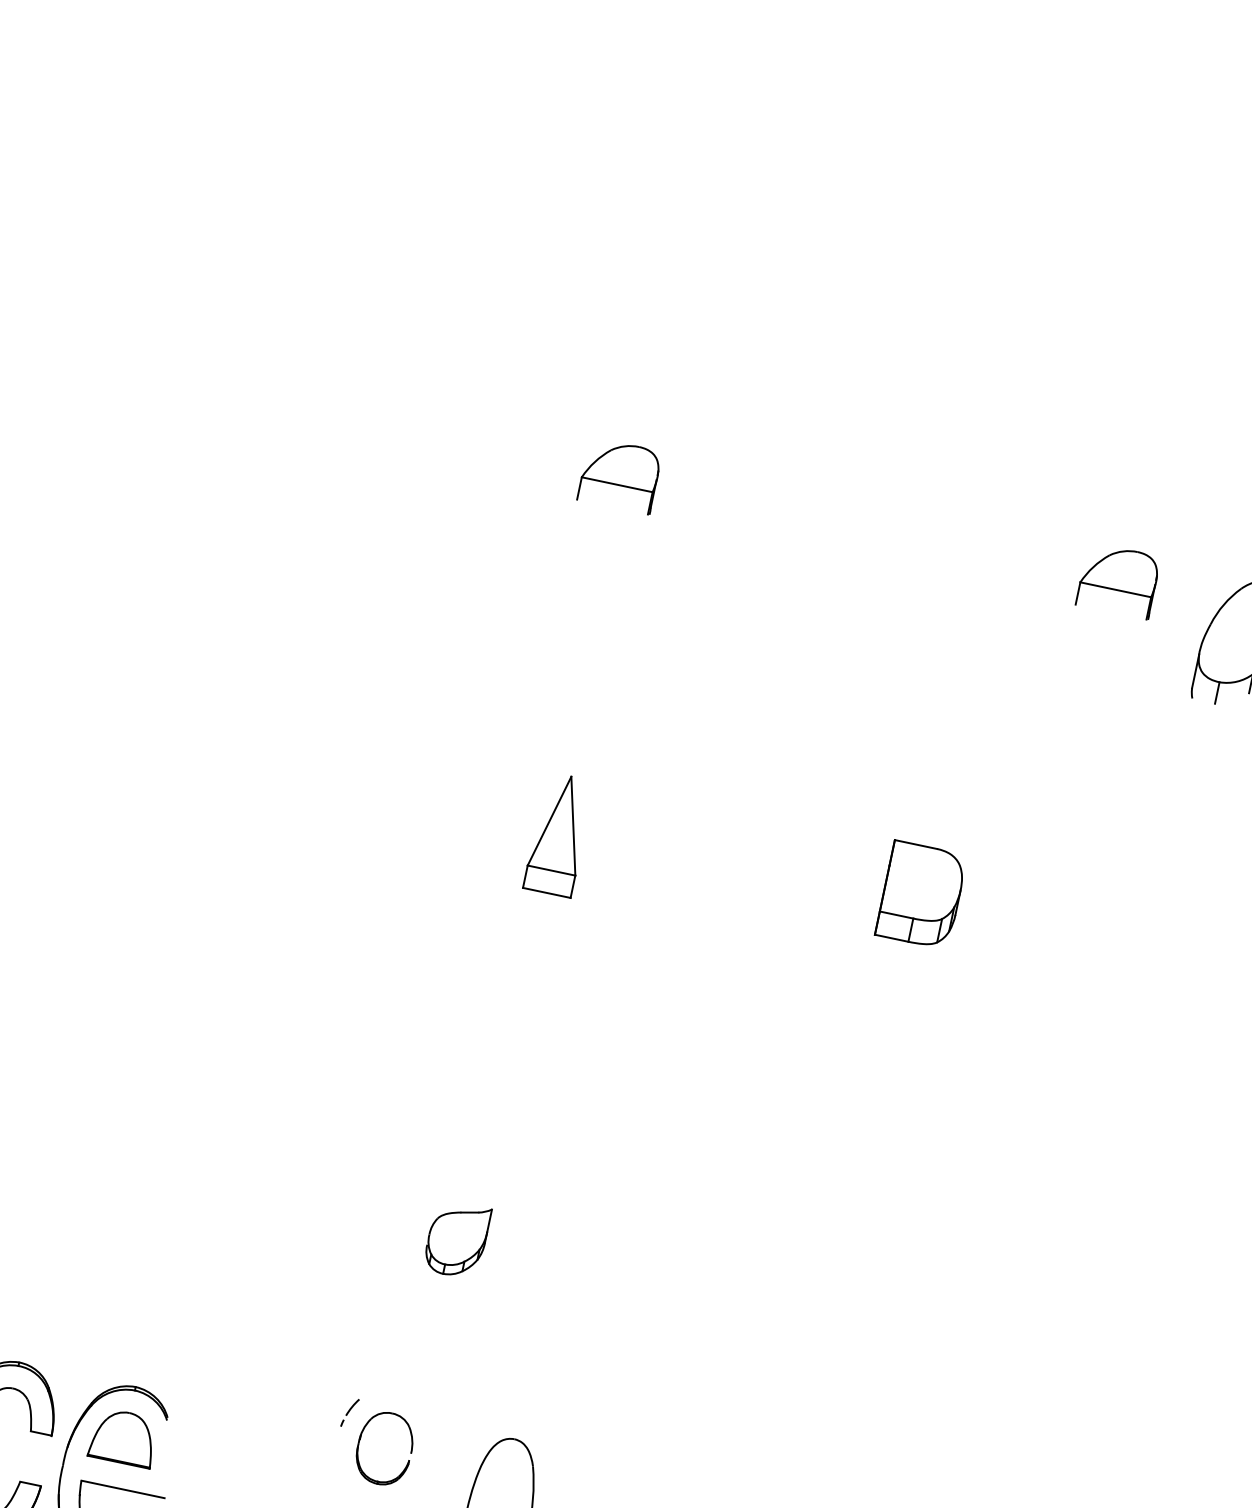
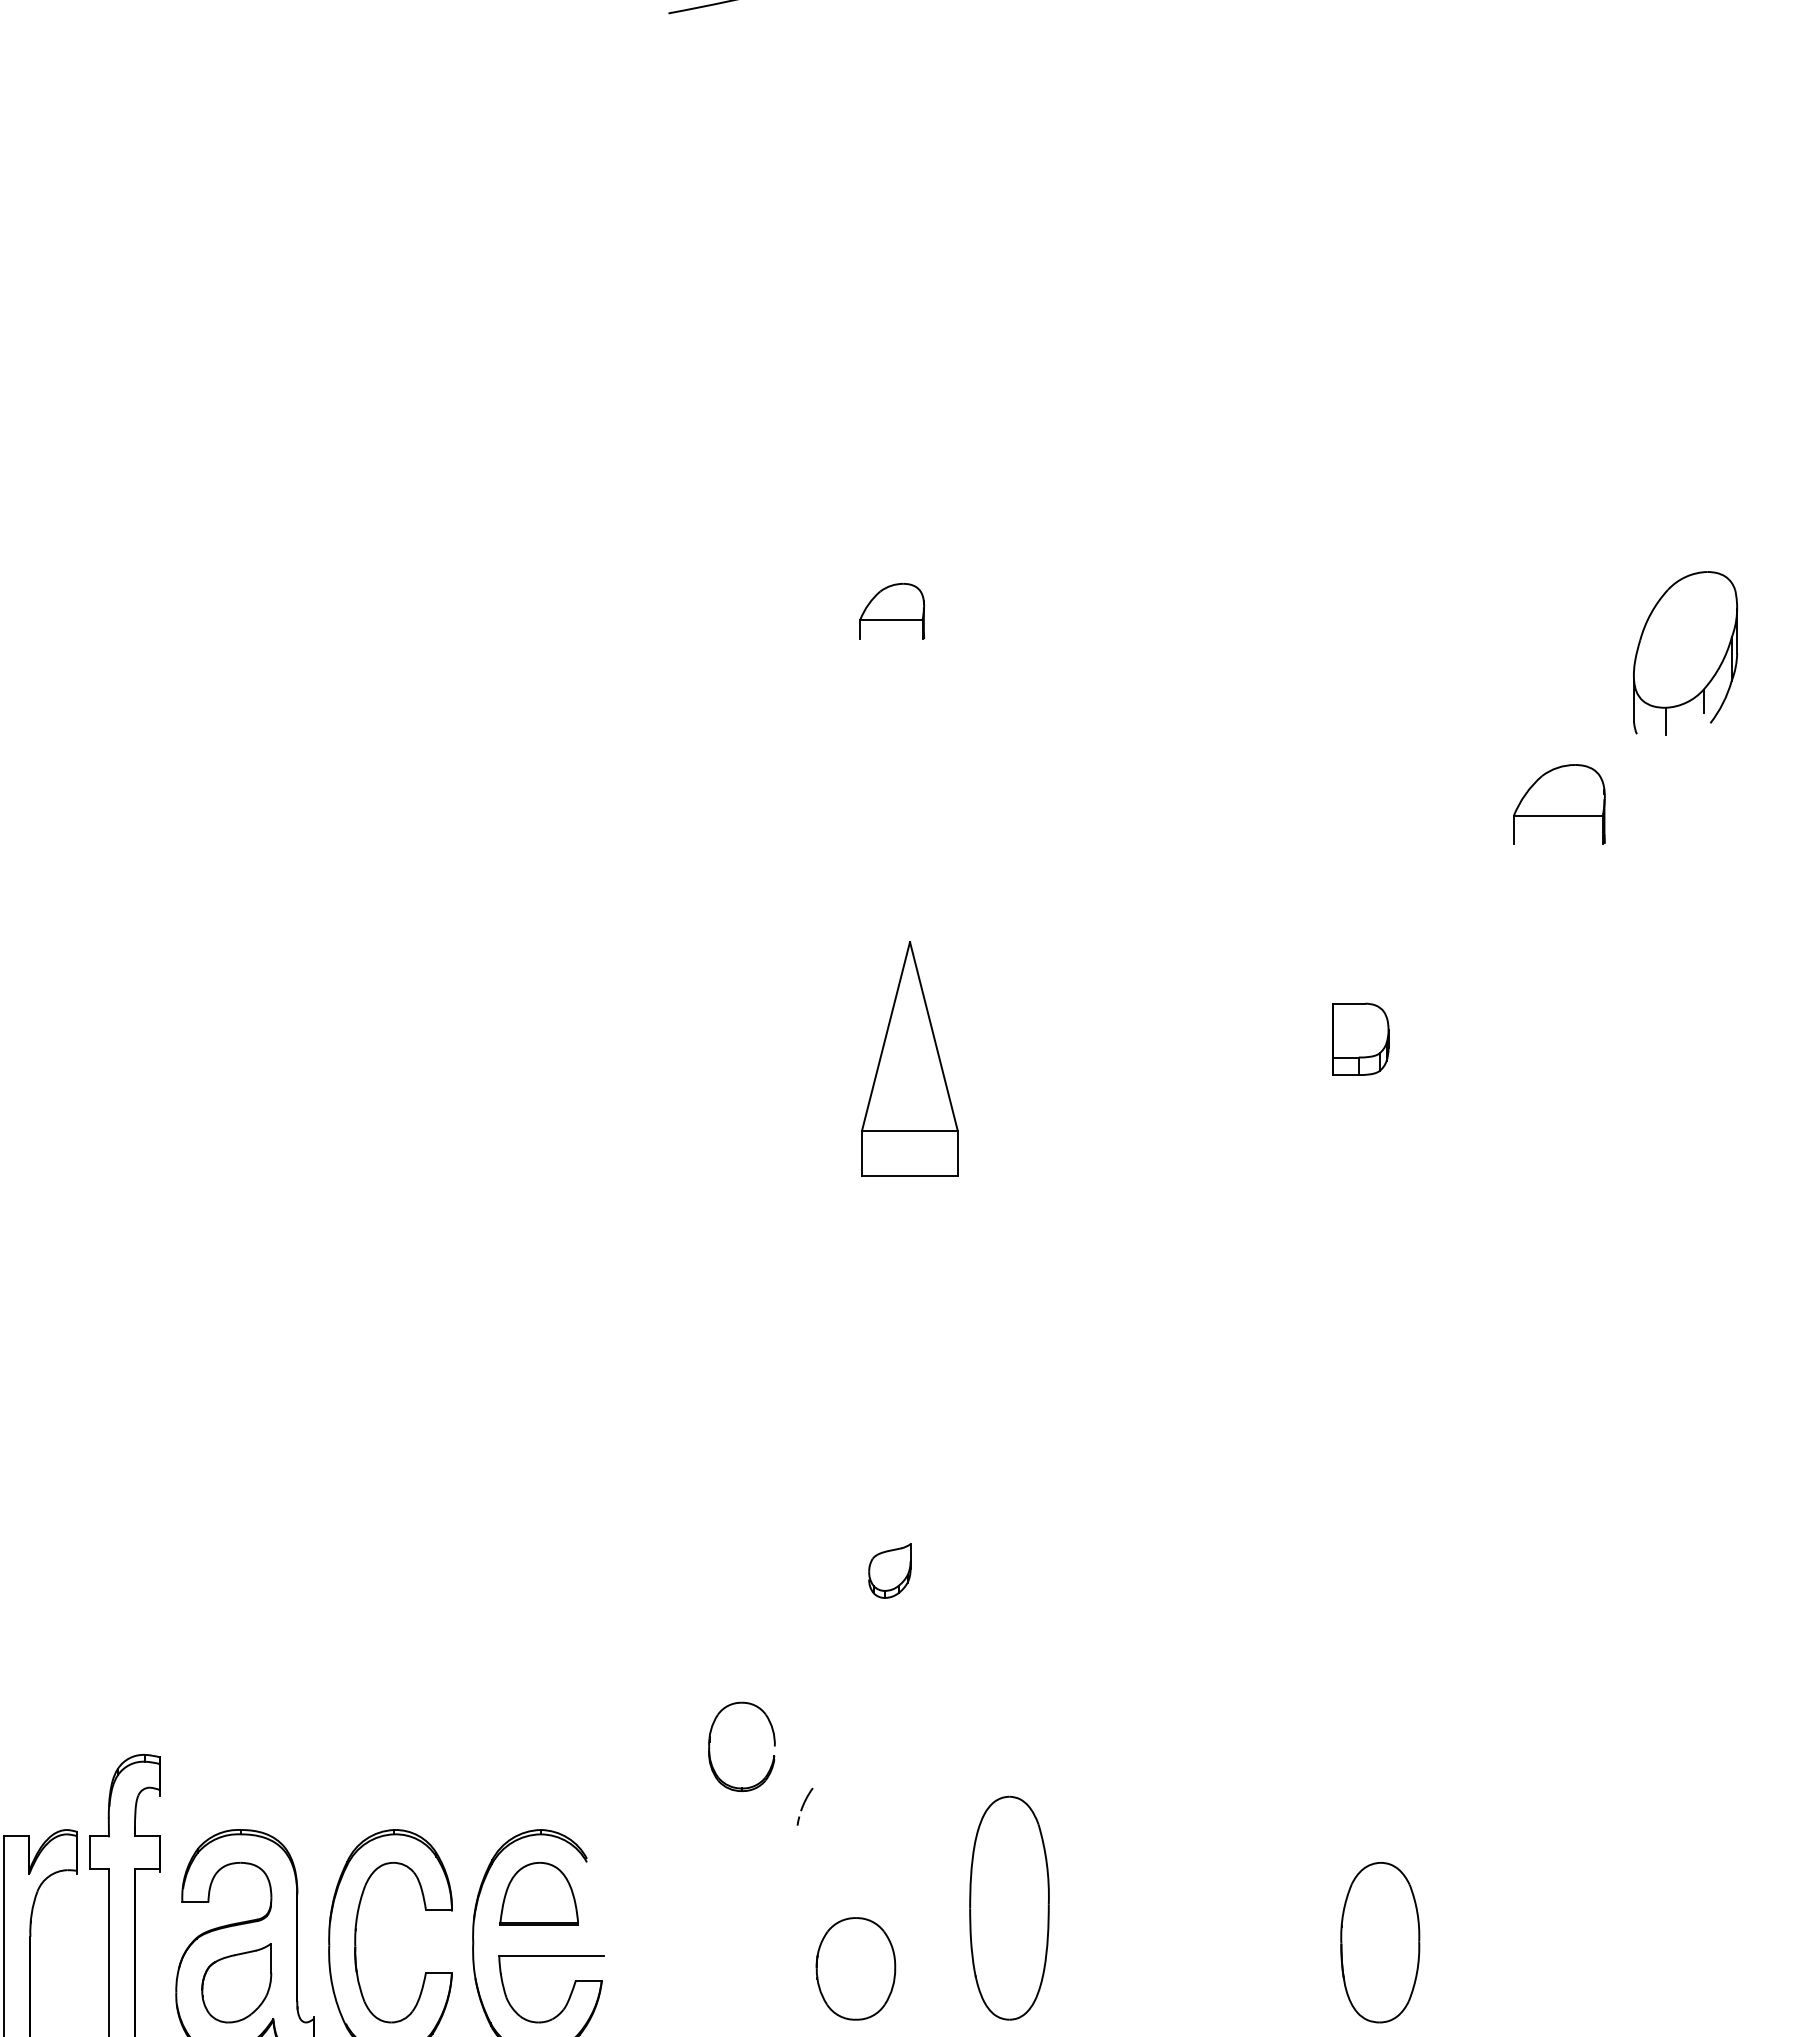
part: (620, 475) -> (892, 611), size x0.7
part: (1118, 580) -> (1559, 804), moved
part: (558, 834) -> (909, 1058), size x1.6
part: (921, 895) -> (1360, 1039), size x0.6
part: (456, 1238) -> (889, 1570), size x0.6
part: (359, 1443) -> (710, 1746), moved

